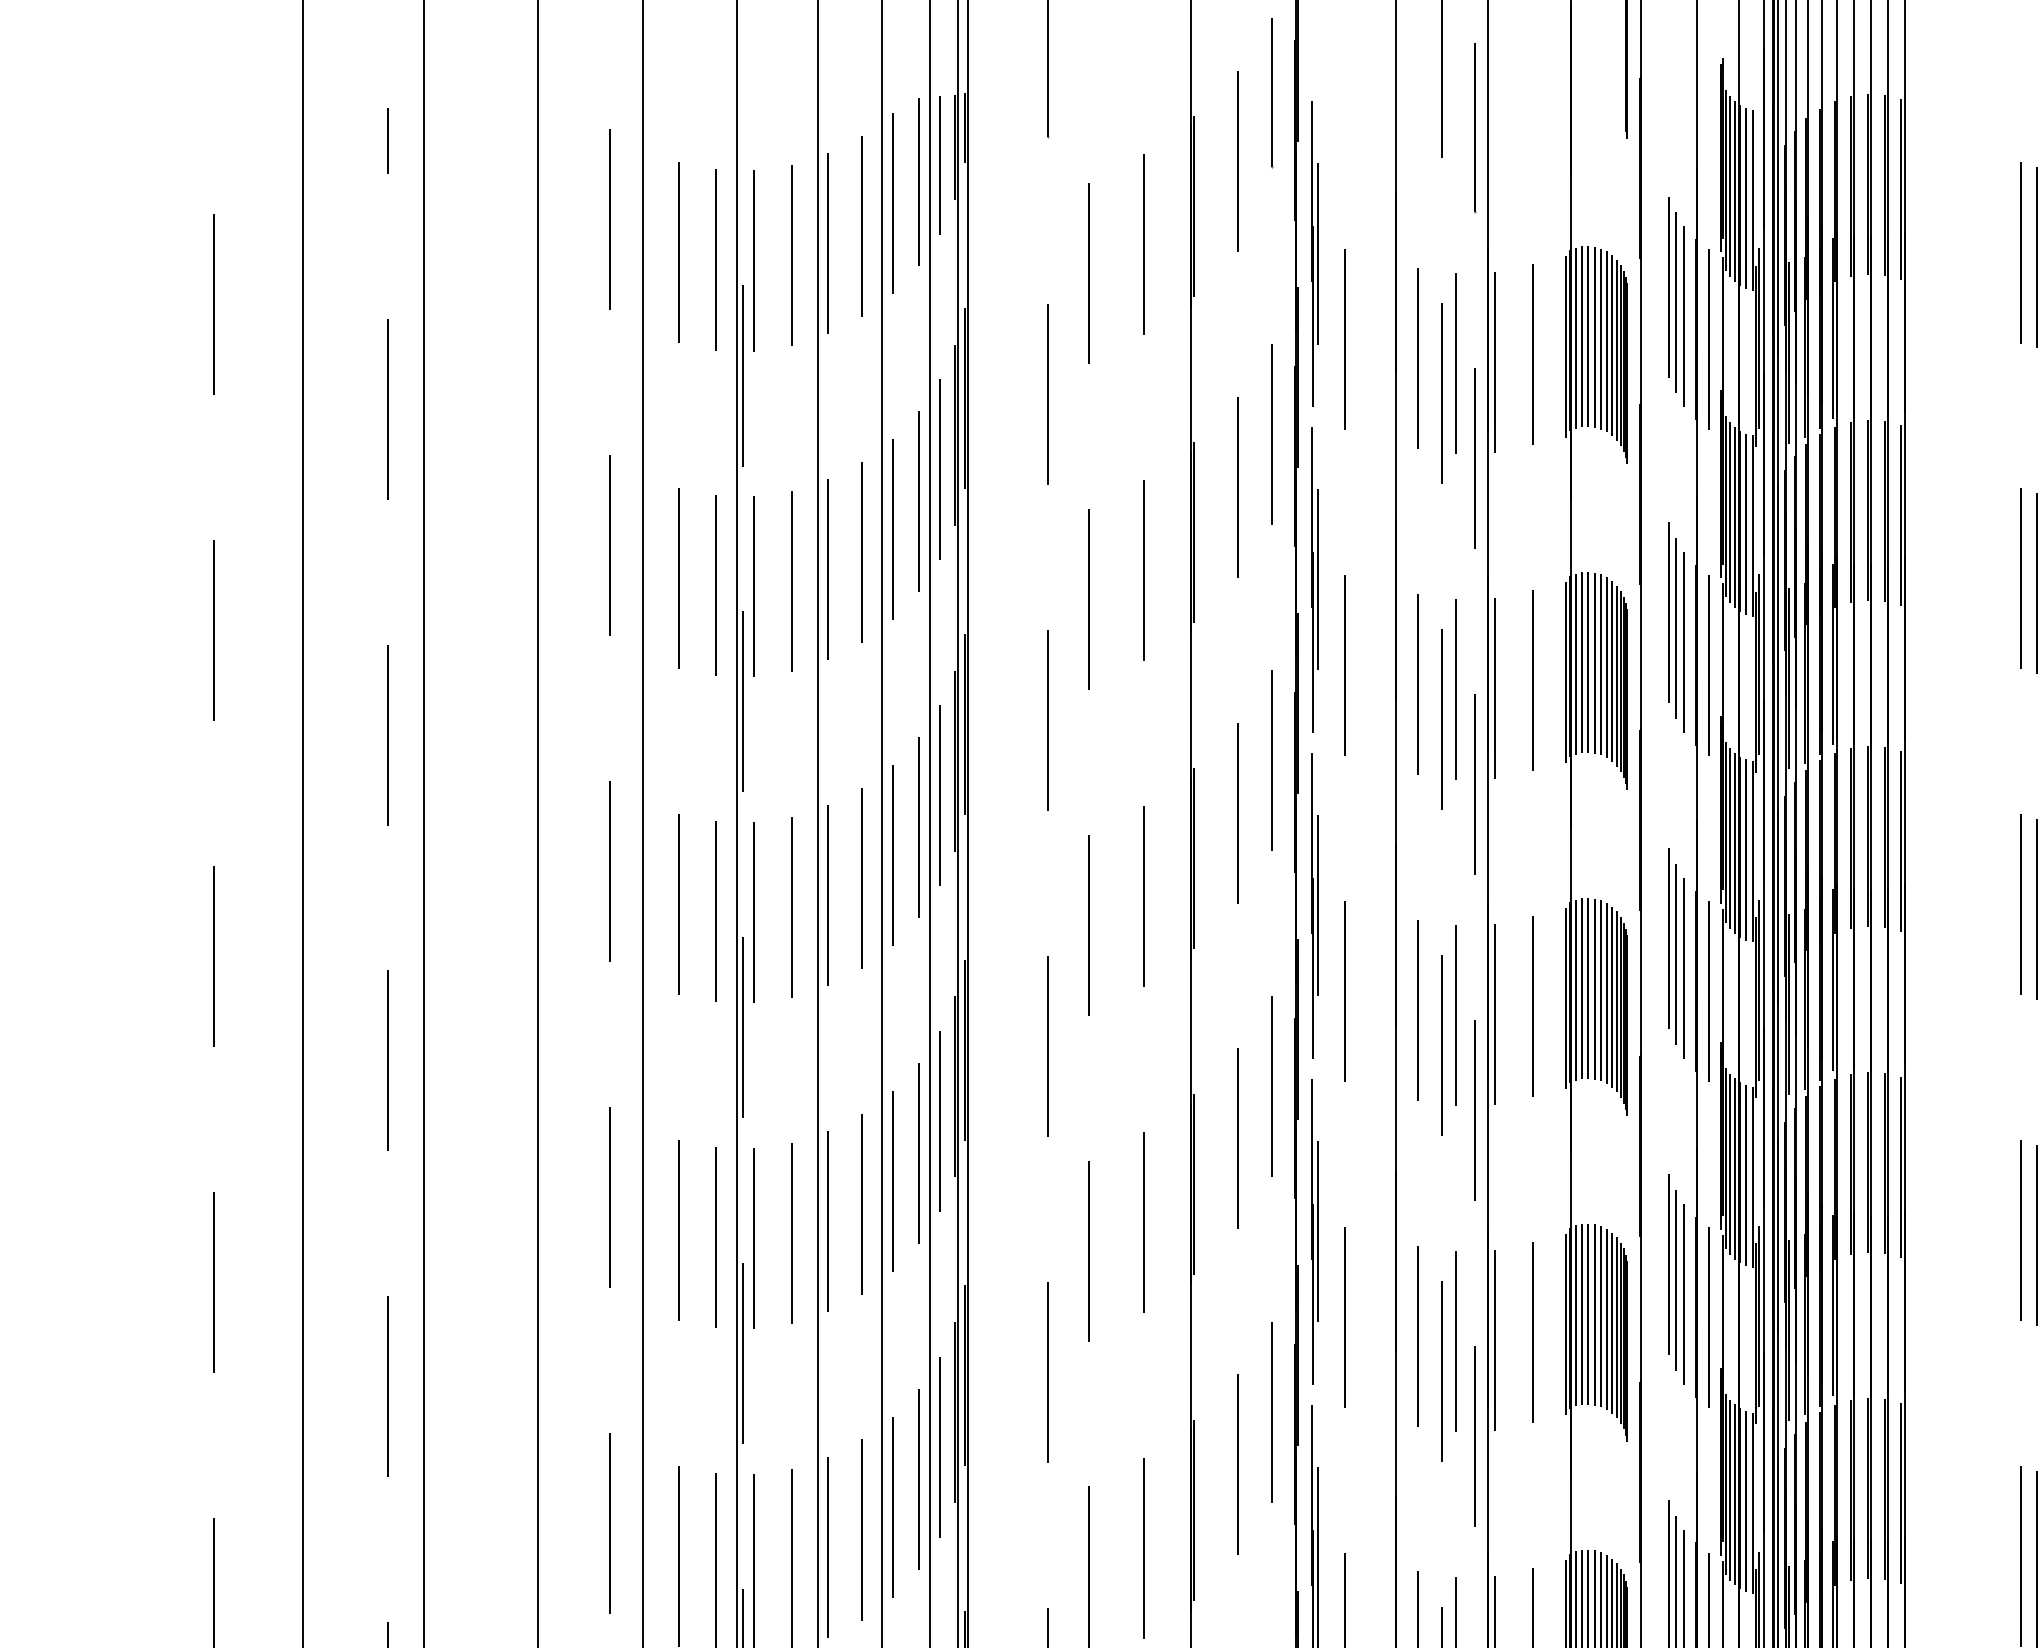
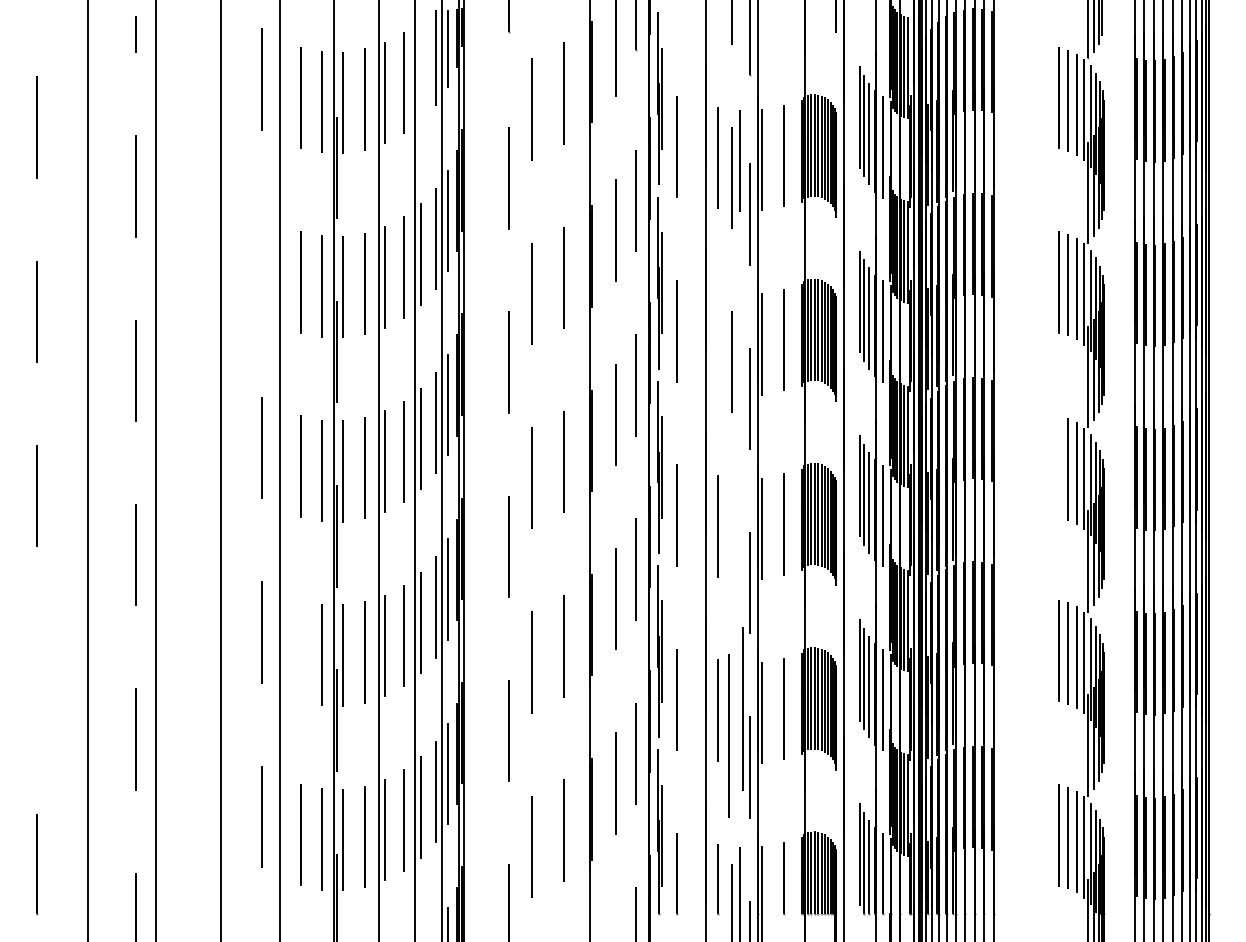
line: (892, 202) -> (421, 69), removed
line: (610, 545) -> (261, 263), removed
line: (1418, 683) -> (718, 341), removed
line: (1457, 690) -> (740, 345), removed
line: (2021, 904) -> (1059, 466), removed
part: (1448, 1029) -> (735, 537), removed
line: (679, 1229) -> (300, 650), removed
line: (213, 1282) -> (37, 680), removed
part: (1448, 1356) -> (735, 722), size x1.6

